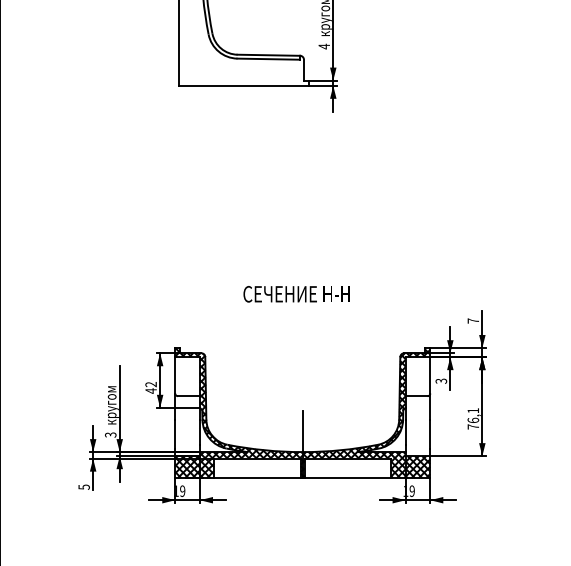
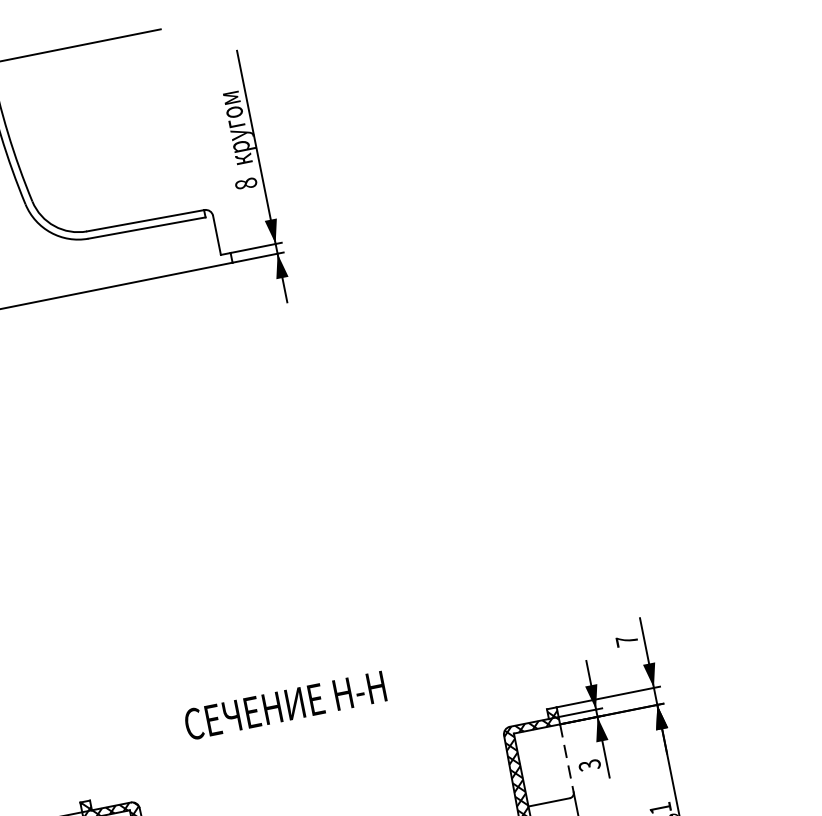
text: (324, 46) -> (246, 183), 4 -> 8
text: (296, 294) -> (284, 706), moved
line: (430, 375) -> (567, 758), solid -> dashed

